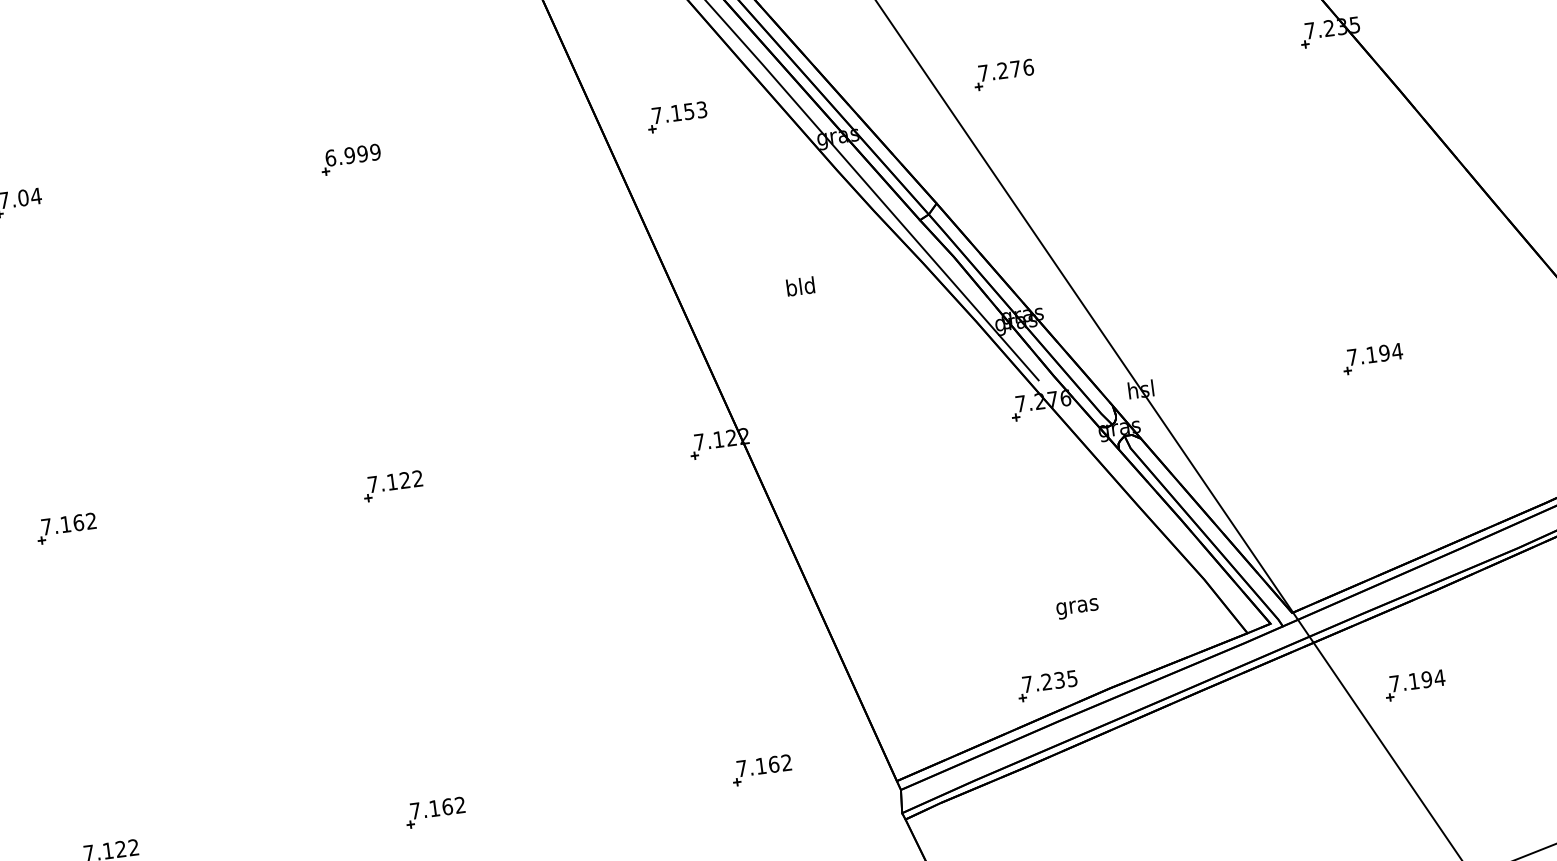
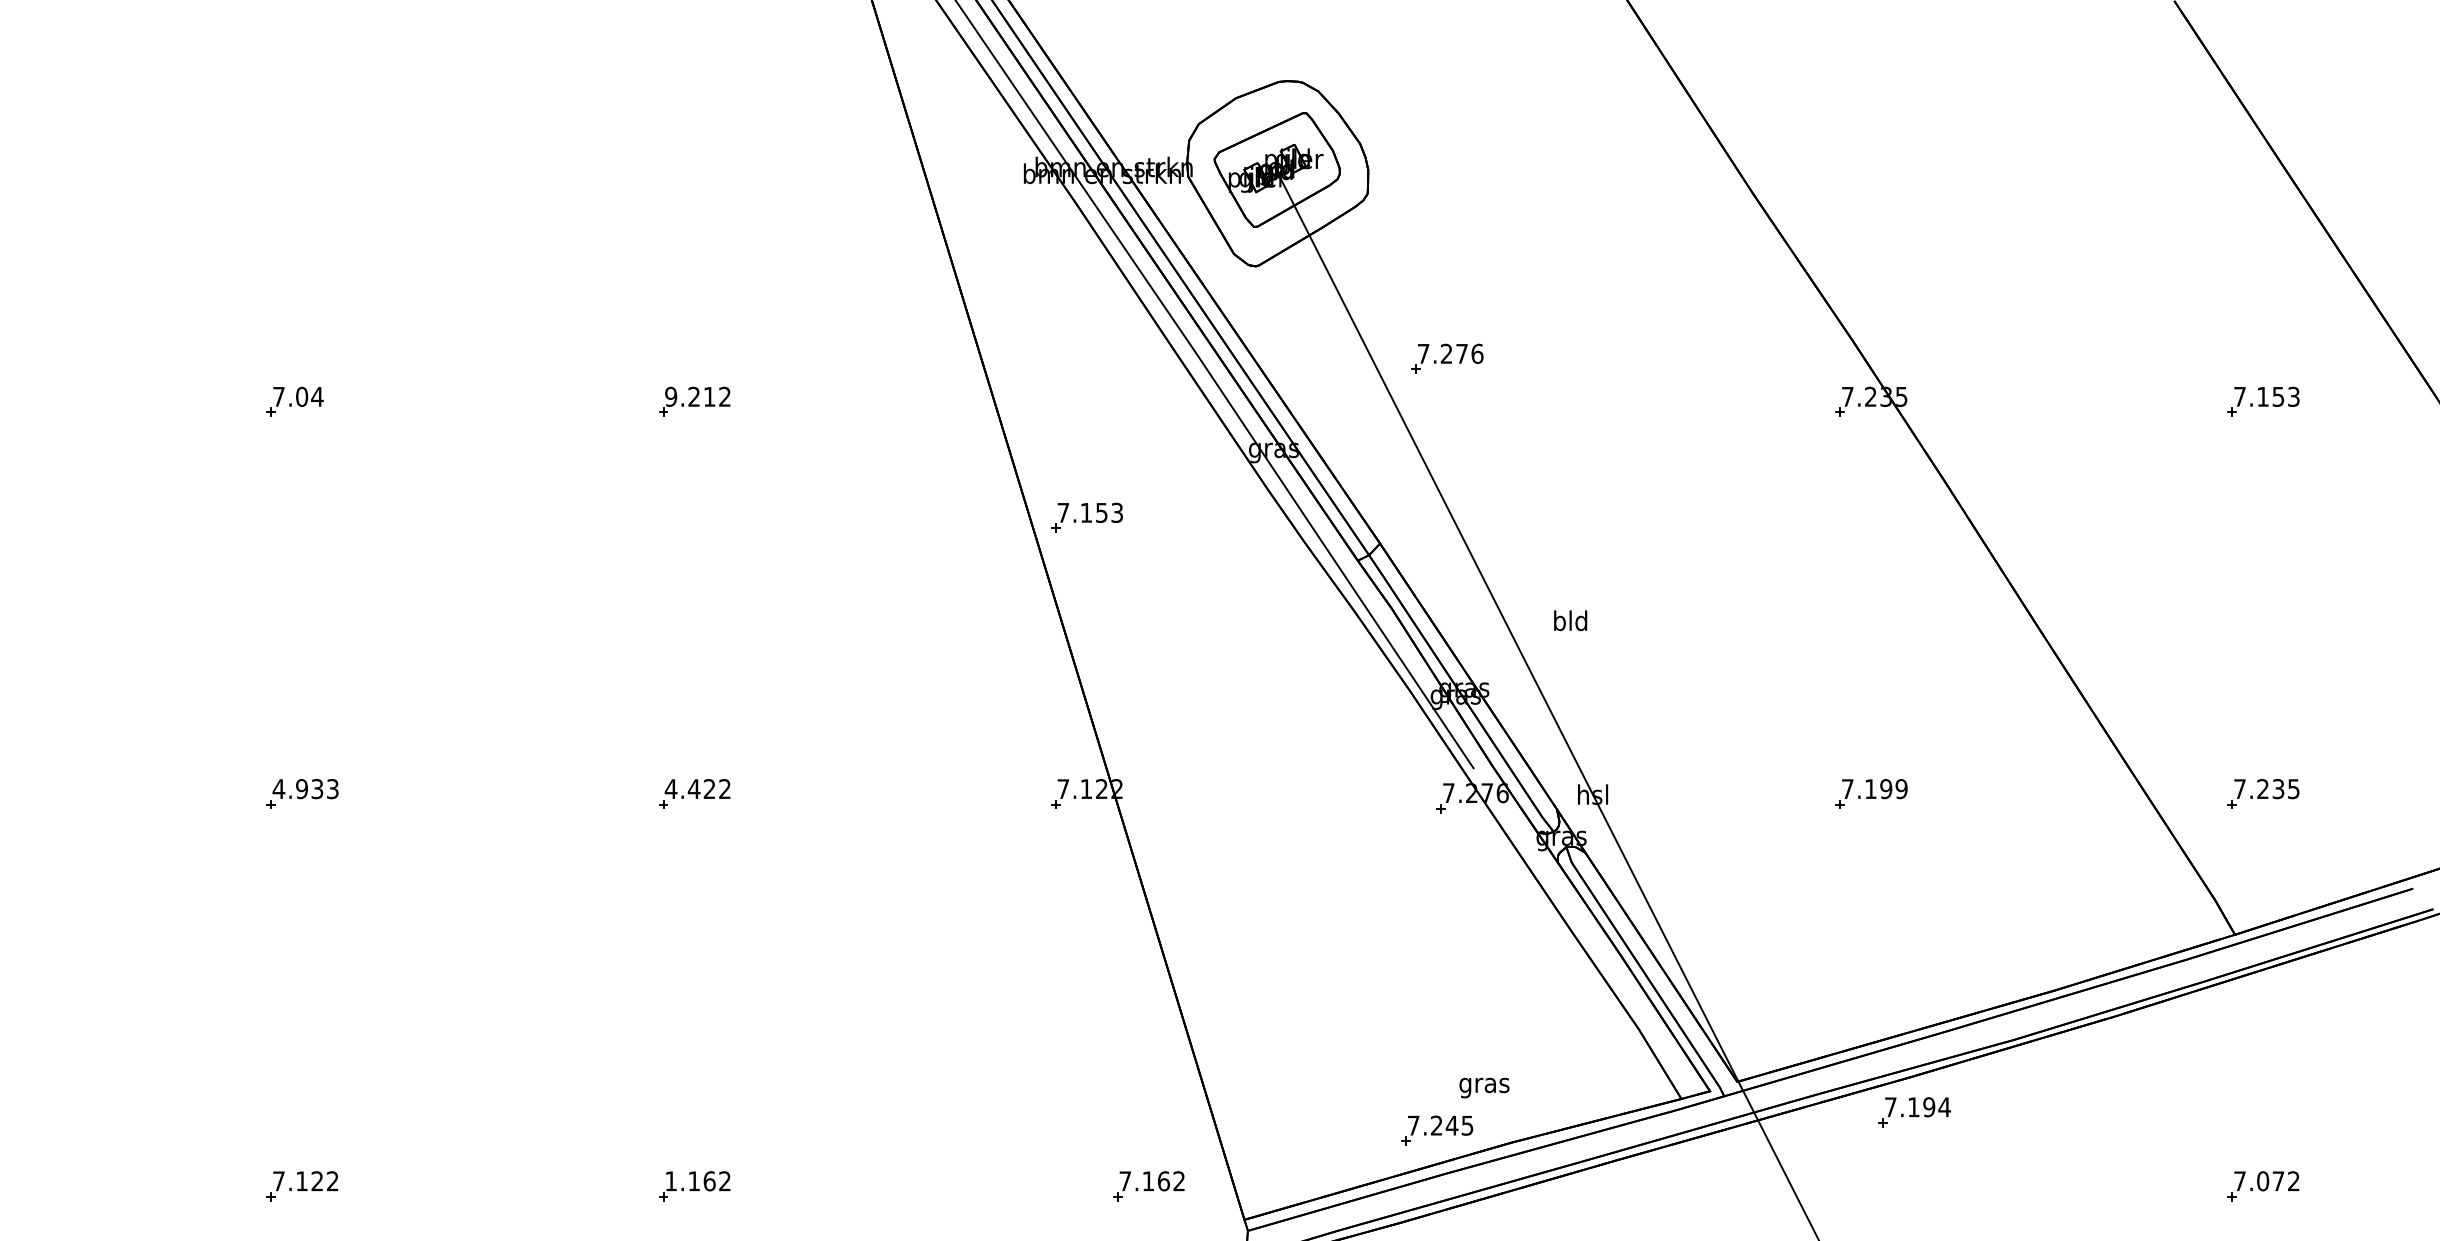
part: (1004, 74) -> (1447, 358), moved
part: (676, 117) -> (1086, 517), moved
text: (352, 154) -> (697, 396), 6.999 -> 9.212
text: (800, 286) -> (1570, 620), moved
text: (1397, 351) -> (1901, 789), 7.194 -> 7.199
text: (382, 482) -> (682, 788), 7.122 -> 4.422
text: (68, 524) -> (305, 789), 7.162 -> 4.933
text: (1077, 608) -> (1484, 1087), moved
text: (1059, 680) -> (1451, 1125), 7.235 -> 7.245
part: (1415, 685) -> (1914, 1112), moved
part: (761, 770) -> (1148, 1186), moved
text: (414, 811) -> (670, 1181), 7.162 -> 1.162

